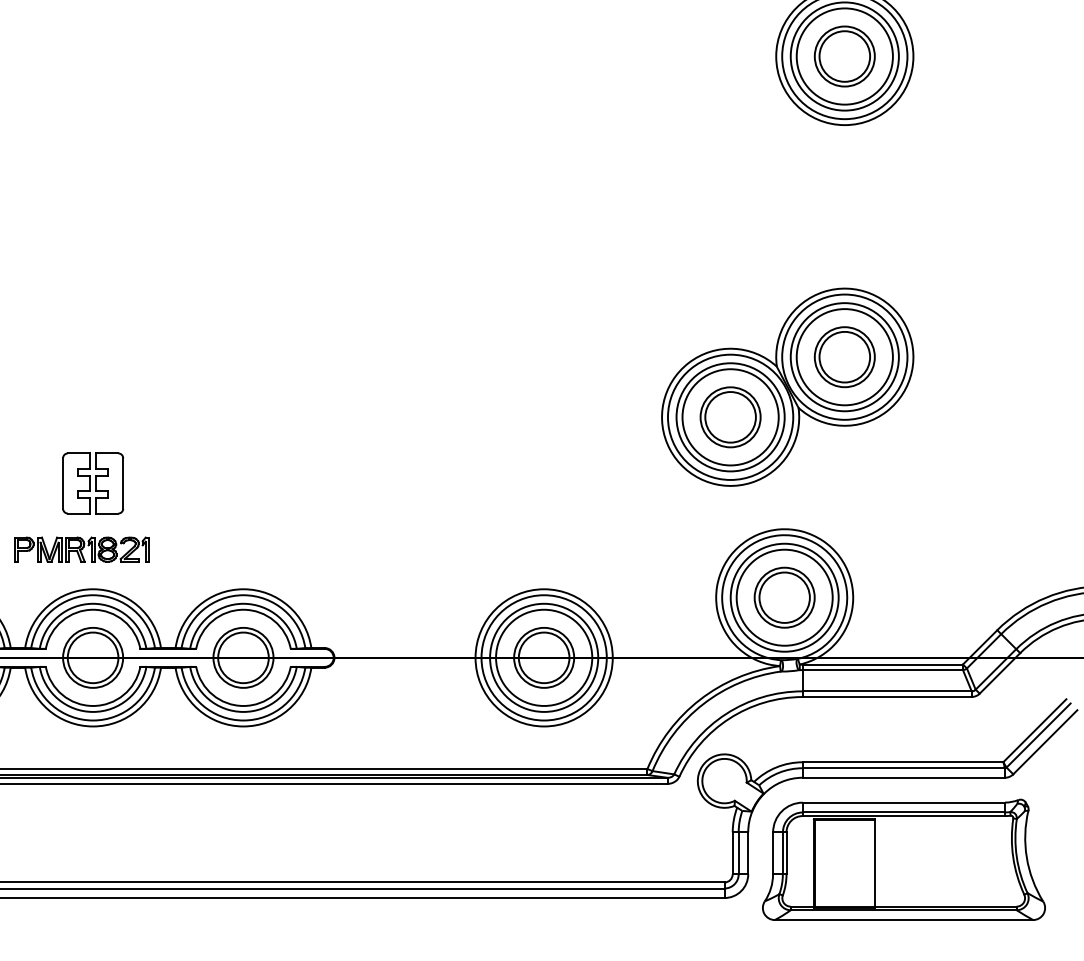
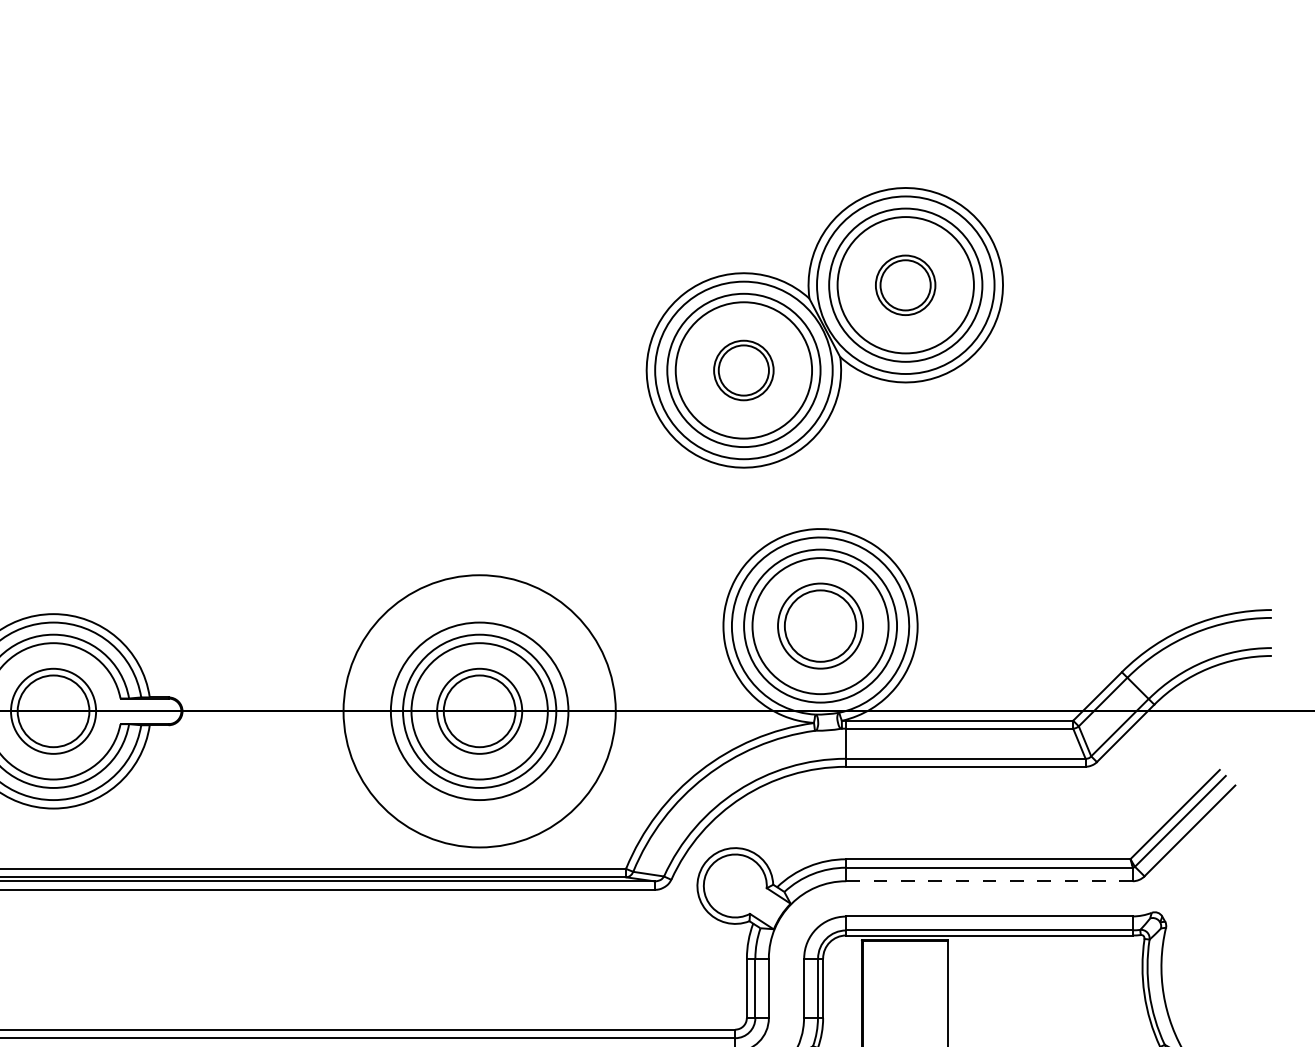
part: (844, 357) -> (905, 285), size x0.7
part: (730, 417) -> (743, 370), size x0.7
circle: (543, 657) -> (478, 710), size x1.4
line: (903, 777) -> (988, 880), solid -> dashed

